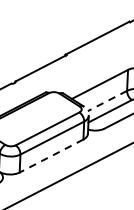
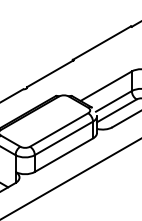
line: (107, 101) -> (113, 101), dashed -> solid
line: (51, 156) -> (63, 155), dashed -> solid

